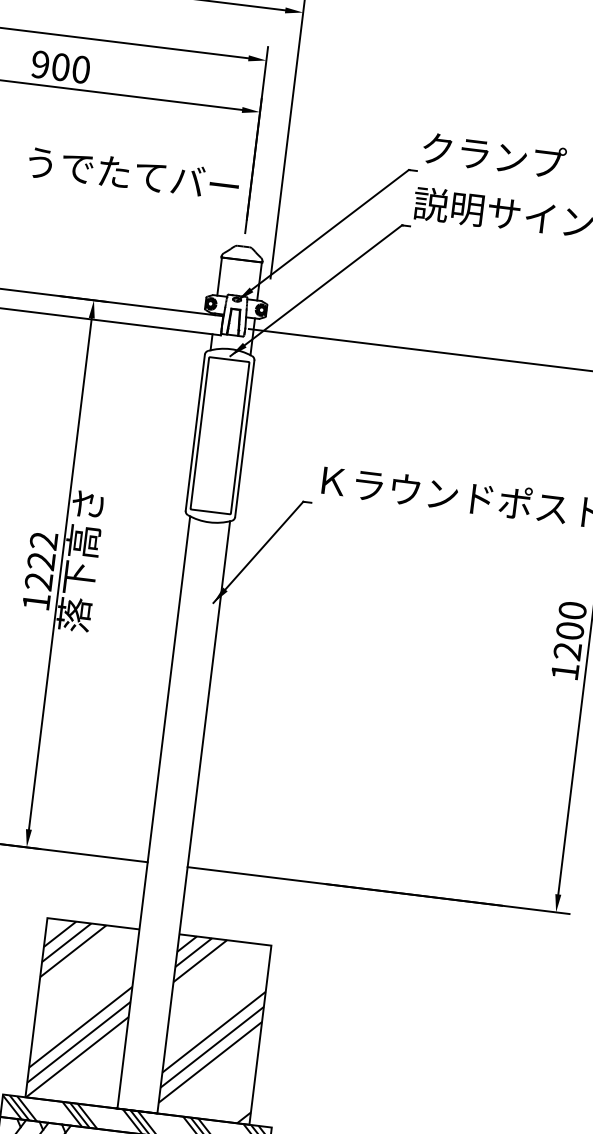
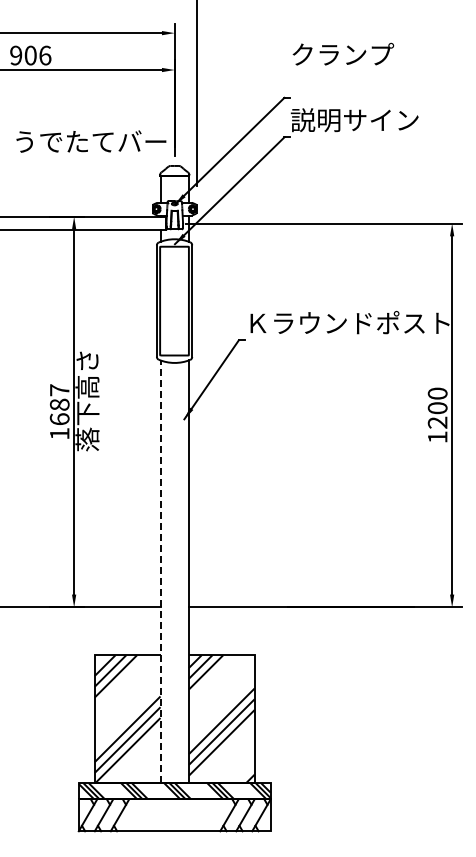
text: (81, 69) -> (45, 55), 900 -> 906
text: (494, 154) -> (343, 53), moved
text: (134, 174) -> (91, 141), moved
text: (41, 560) -> (59, 404), 1222 -> 1687
line: (153, 811) -> (160, 571), solid -> dashed

